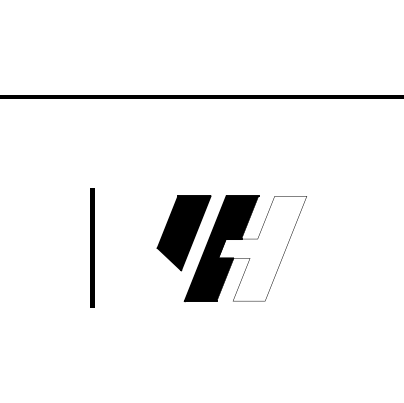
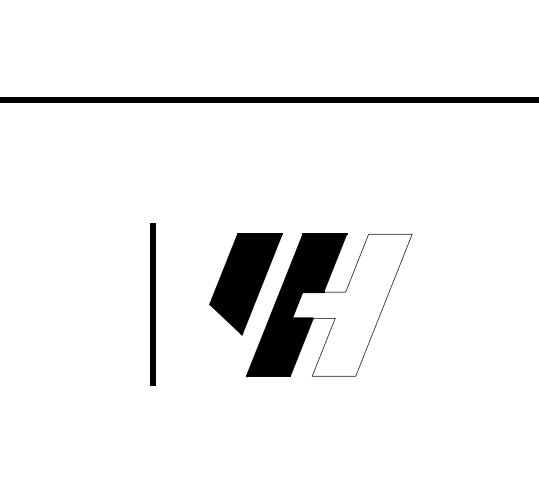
line: (92, 247) -> (152, 303), moved

